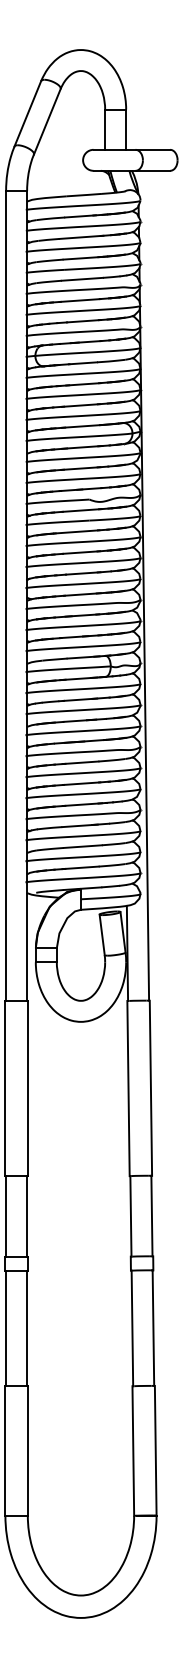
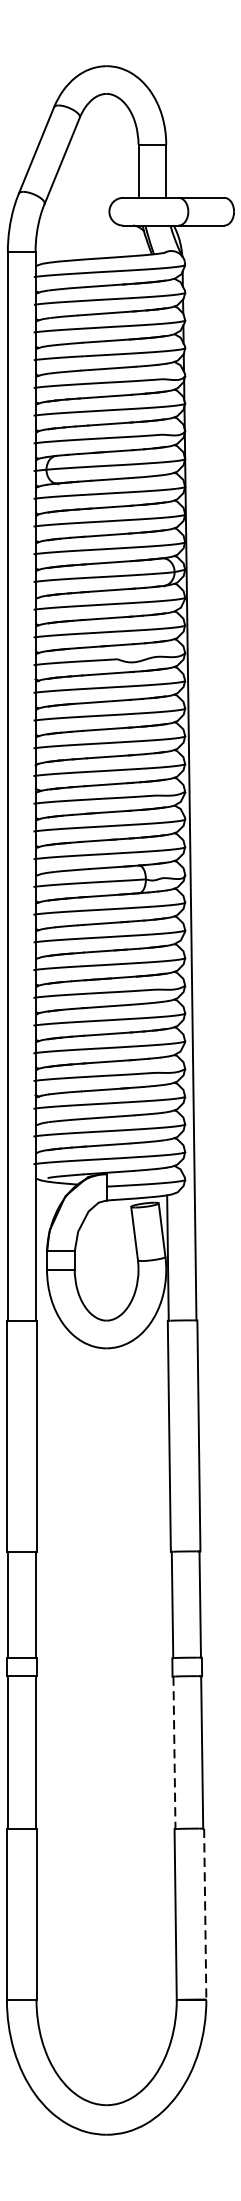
line: (132, 1328) -> (174, 1752), solid -> dashed
line: (155, 1450) -> (204, 1913), solid -> dashed

